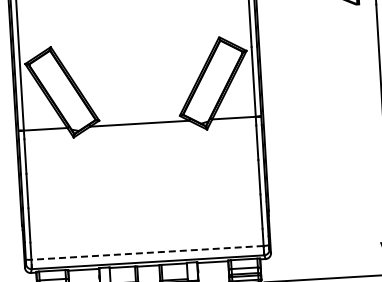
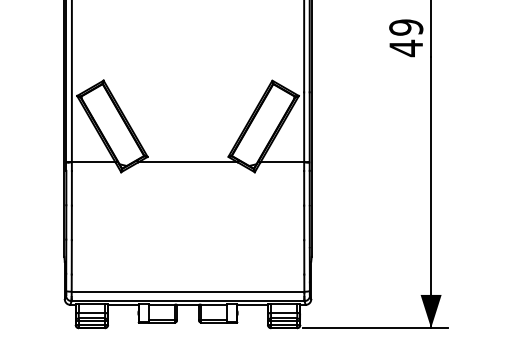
line: (146, 252) -> (187, 291), dashed -> solid

